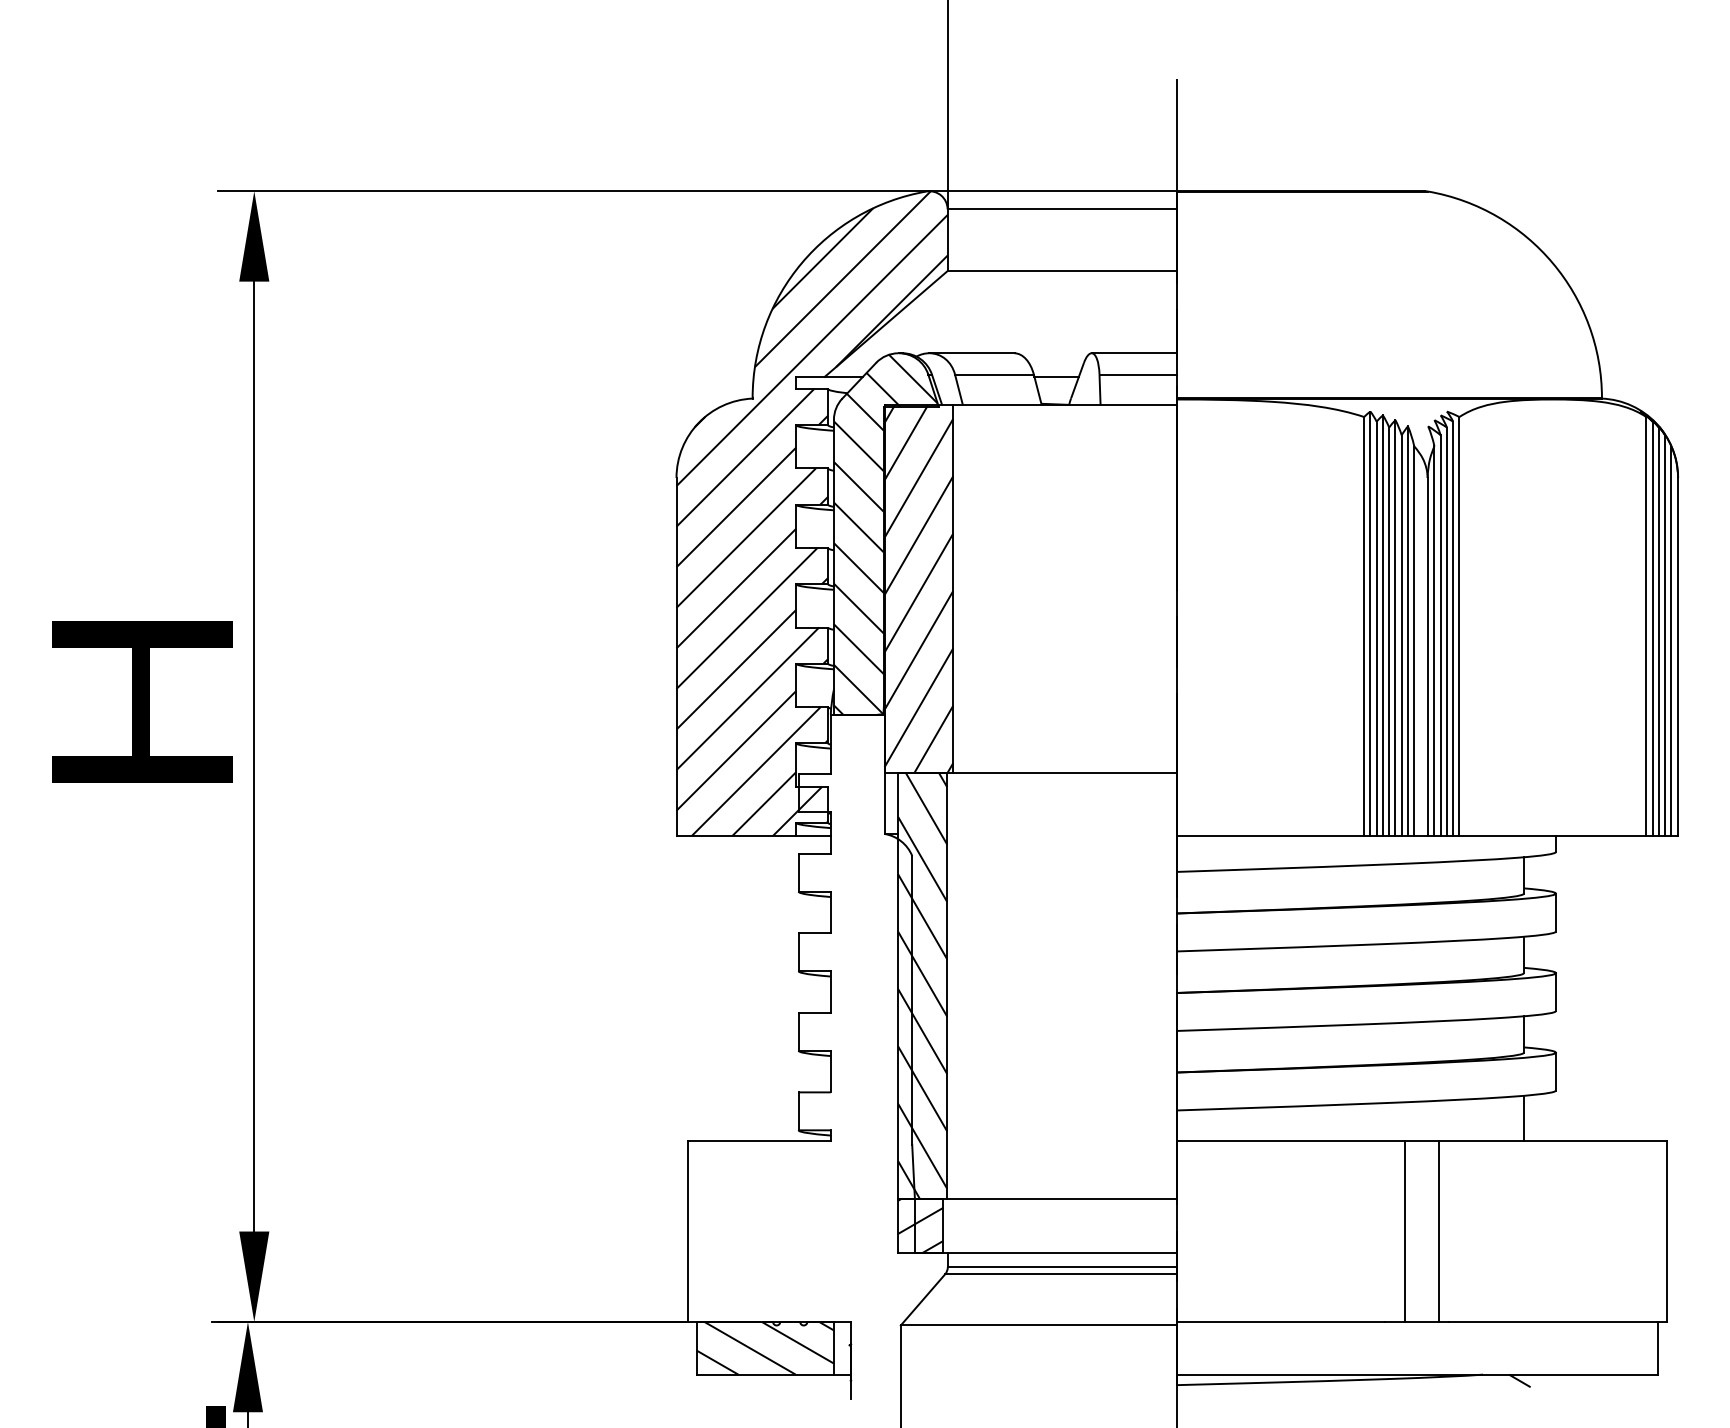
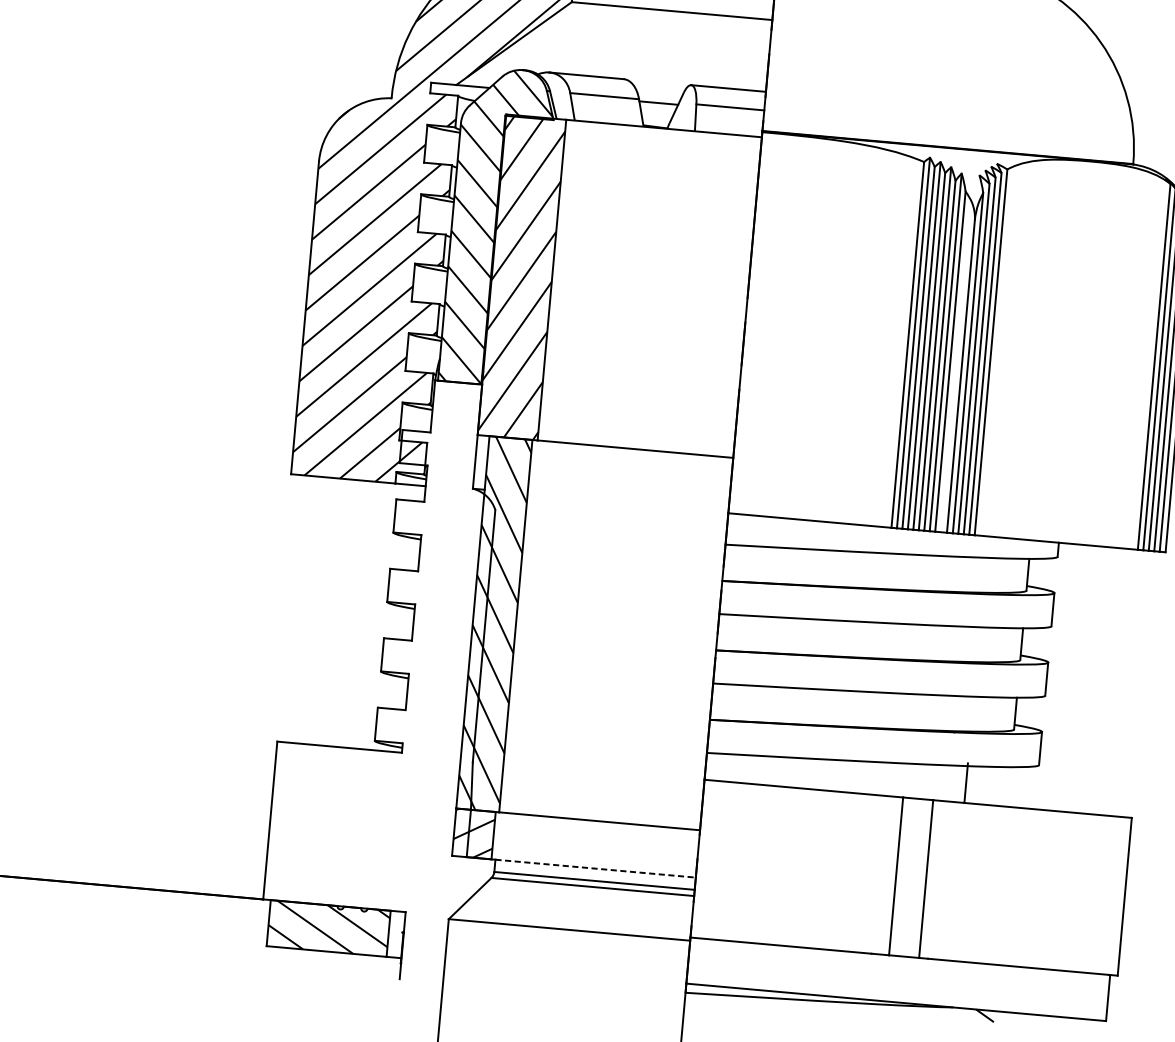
line: (1523, 1118) -> (965, 783), moved
line: (1062, 1253) -> (595, 868), solid -> dashed

